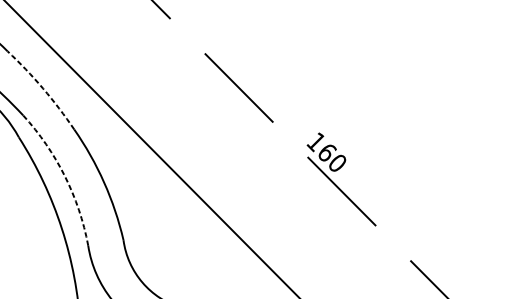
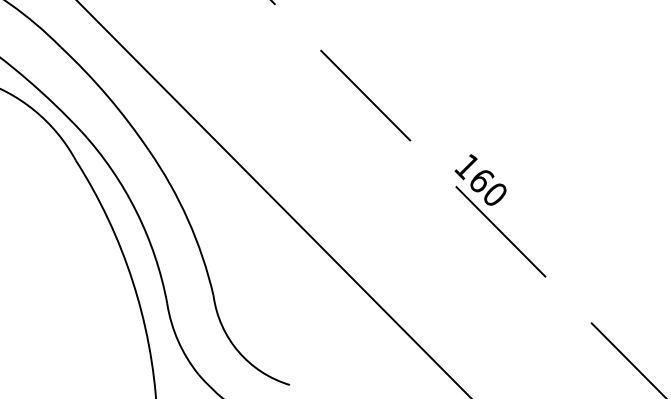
arc: (42, 88) -> (107, 96), dashed -> solid
arc: (64, 176) -> (136, 211), dashed -> solid

